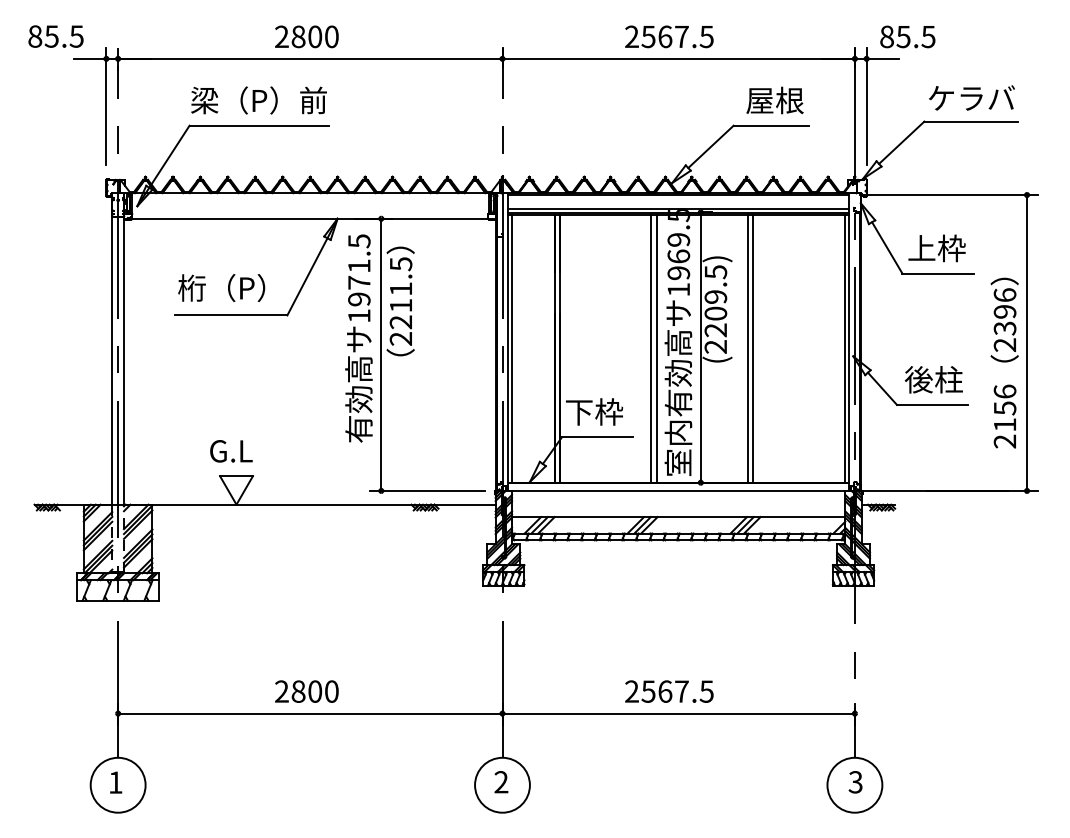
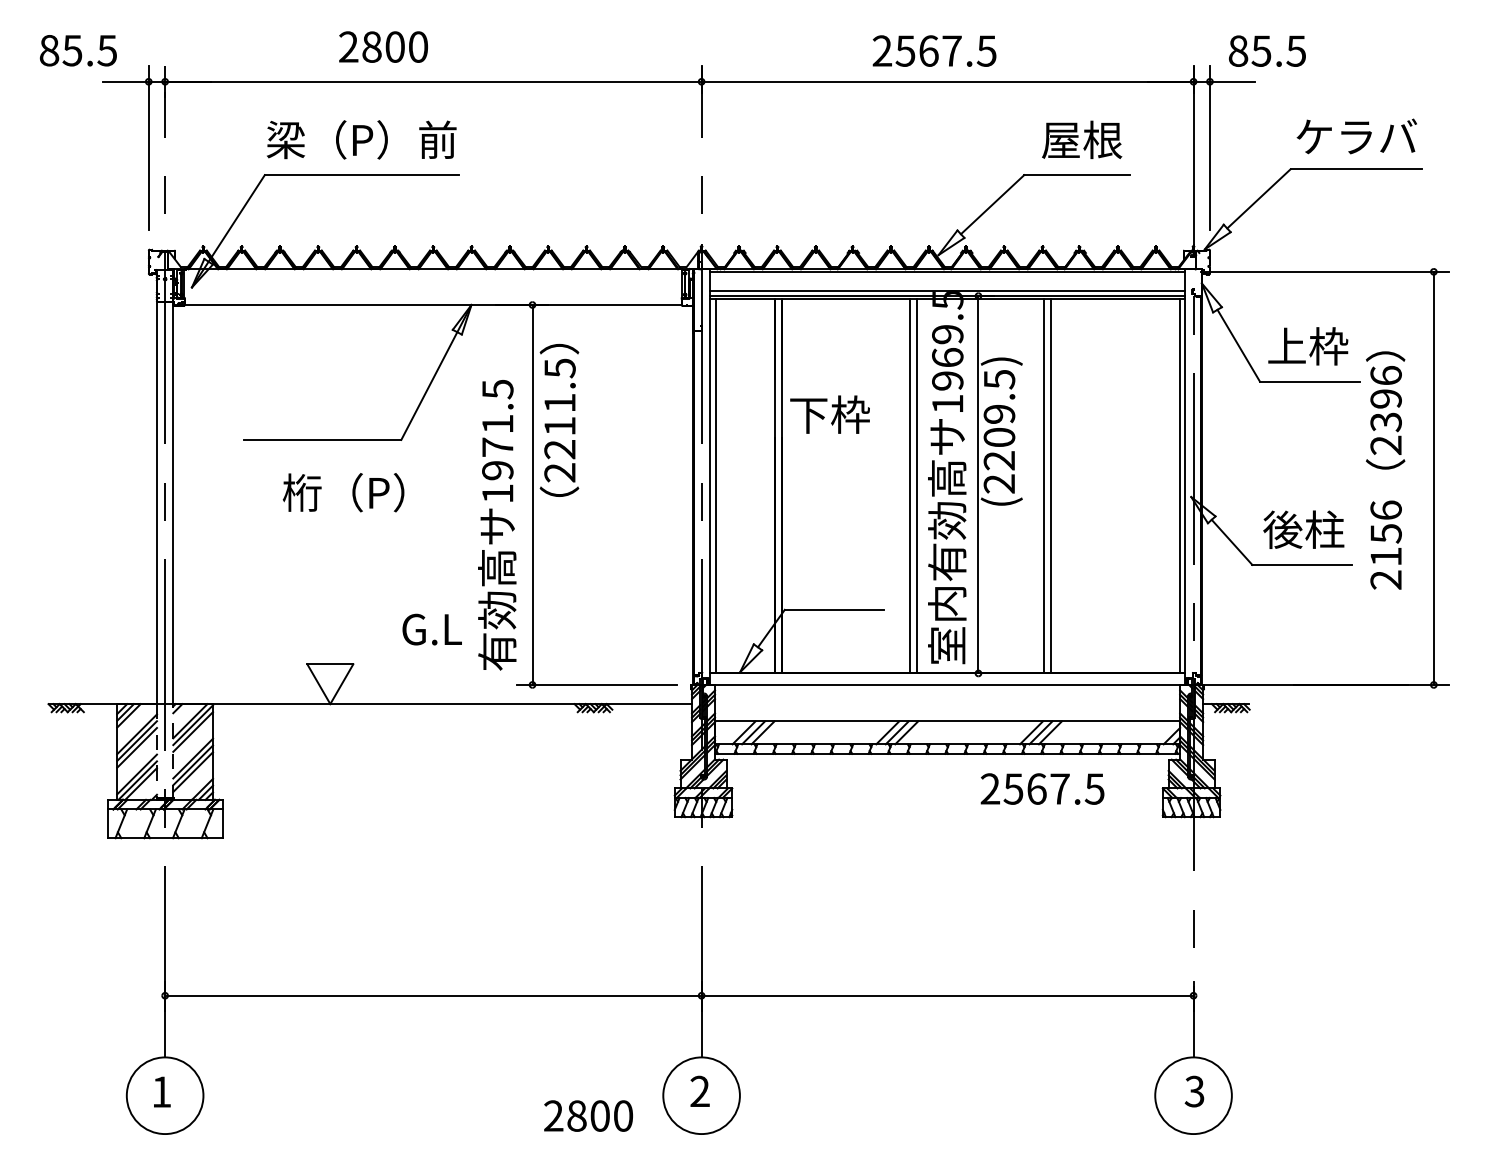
text: (306, 36) -> (383, 46), moved
text: (221, 287) -> (343, 492), moved
text: (359, 338) -> (497, 525), moved
text: (1004, 363) -> (1385, 470), moved
text: (594, 411) -> (829, 414), moved
text: (230, 451) -> (431, 629), moved
text: (306, 691) -> (588, 1115), moved
text: (669, 691) -> (1042, 788), moved

